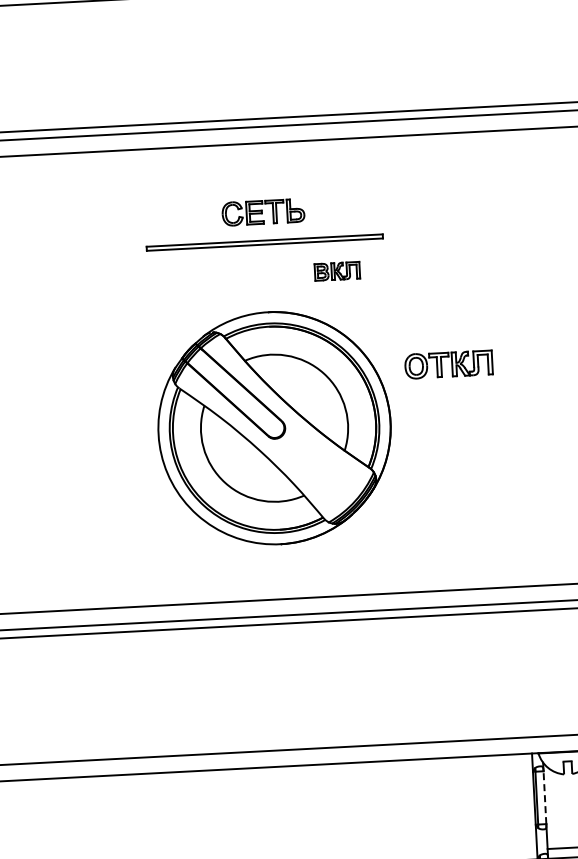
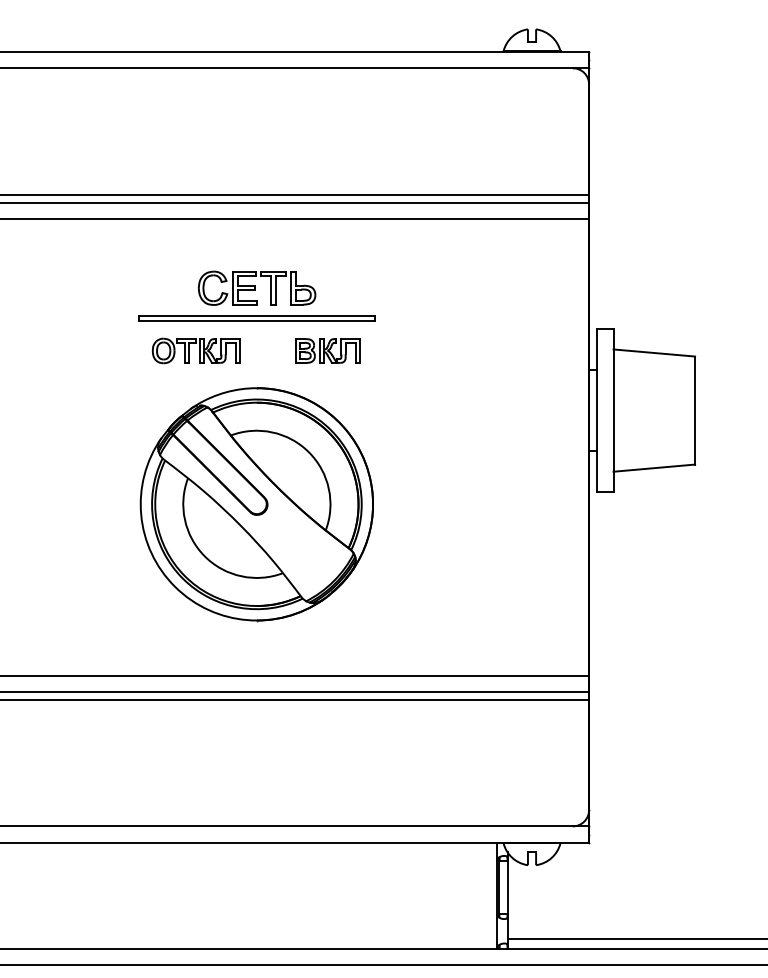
part: (262, 211) -> (256, 287), size x1.43
part: (337, 270) -> (327, 350), size x1.43
part: (448, 364) -> (195, 350), moved
line: (544, 796) -> (507, 886), dashed -> solid

